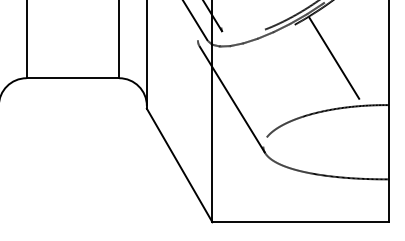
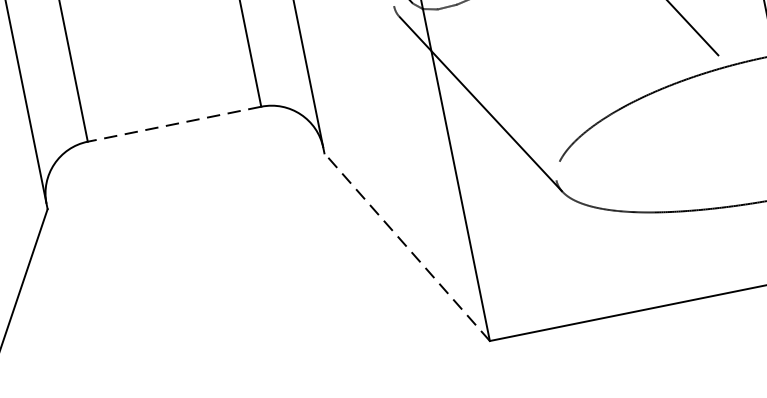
line: (72, 78) -> (173, 124), solid -> dashed
line: (179, 165) -> (406, 247), solid -> dashed

